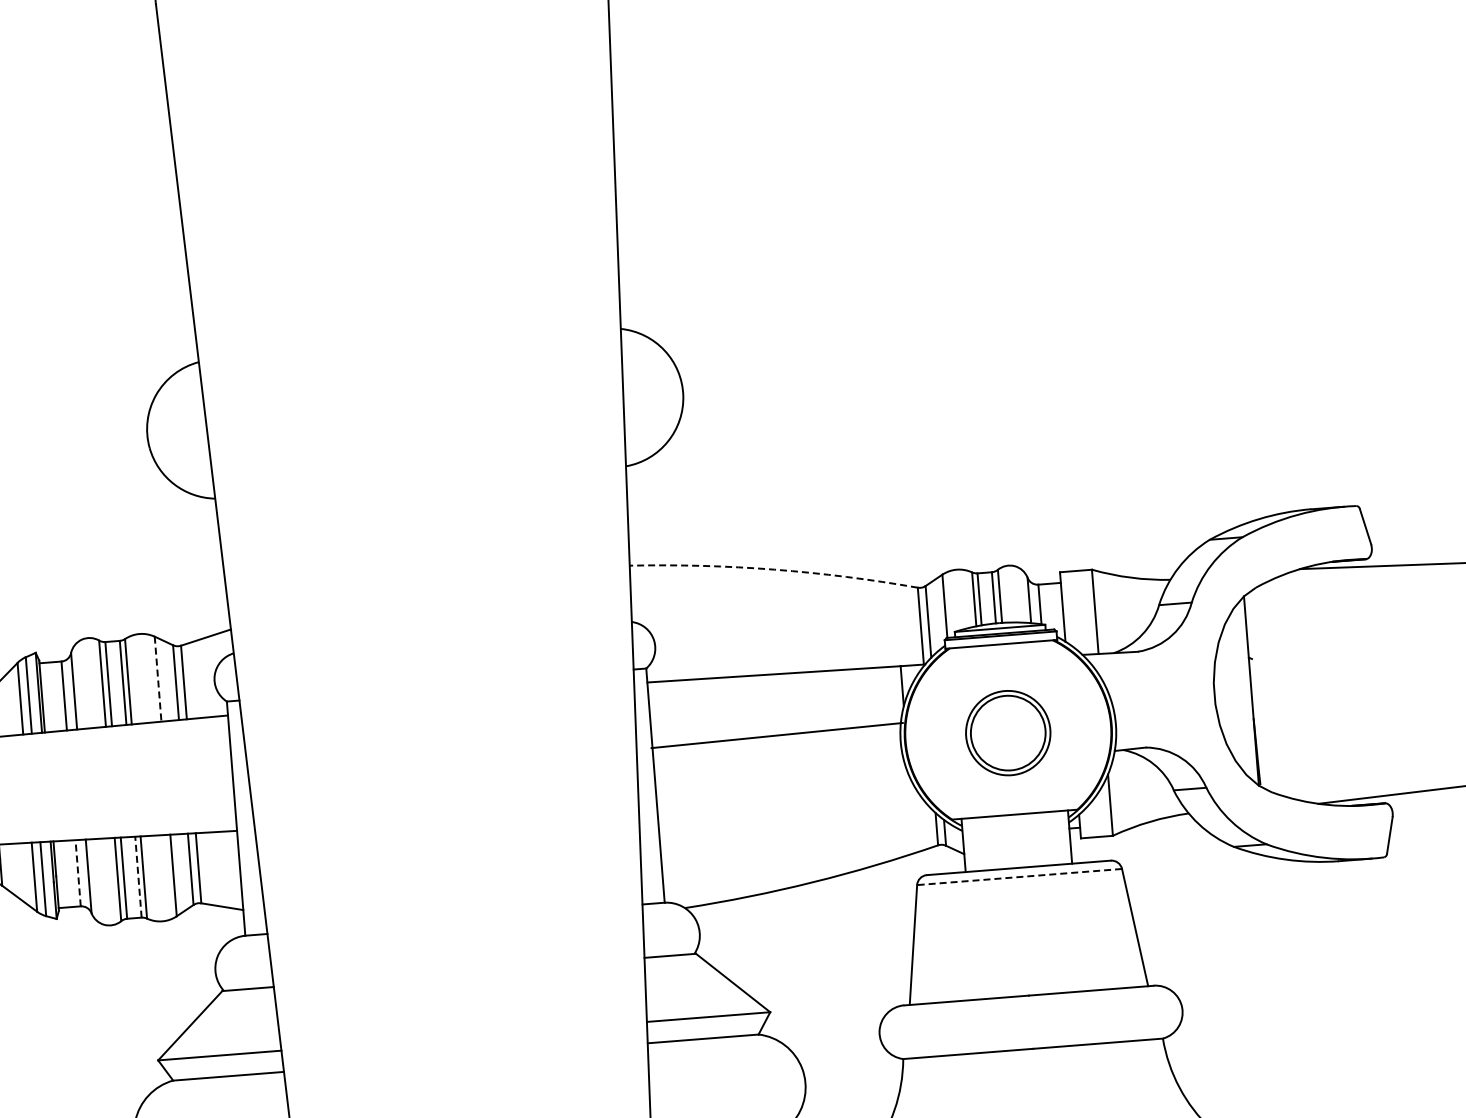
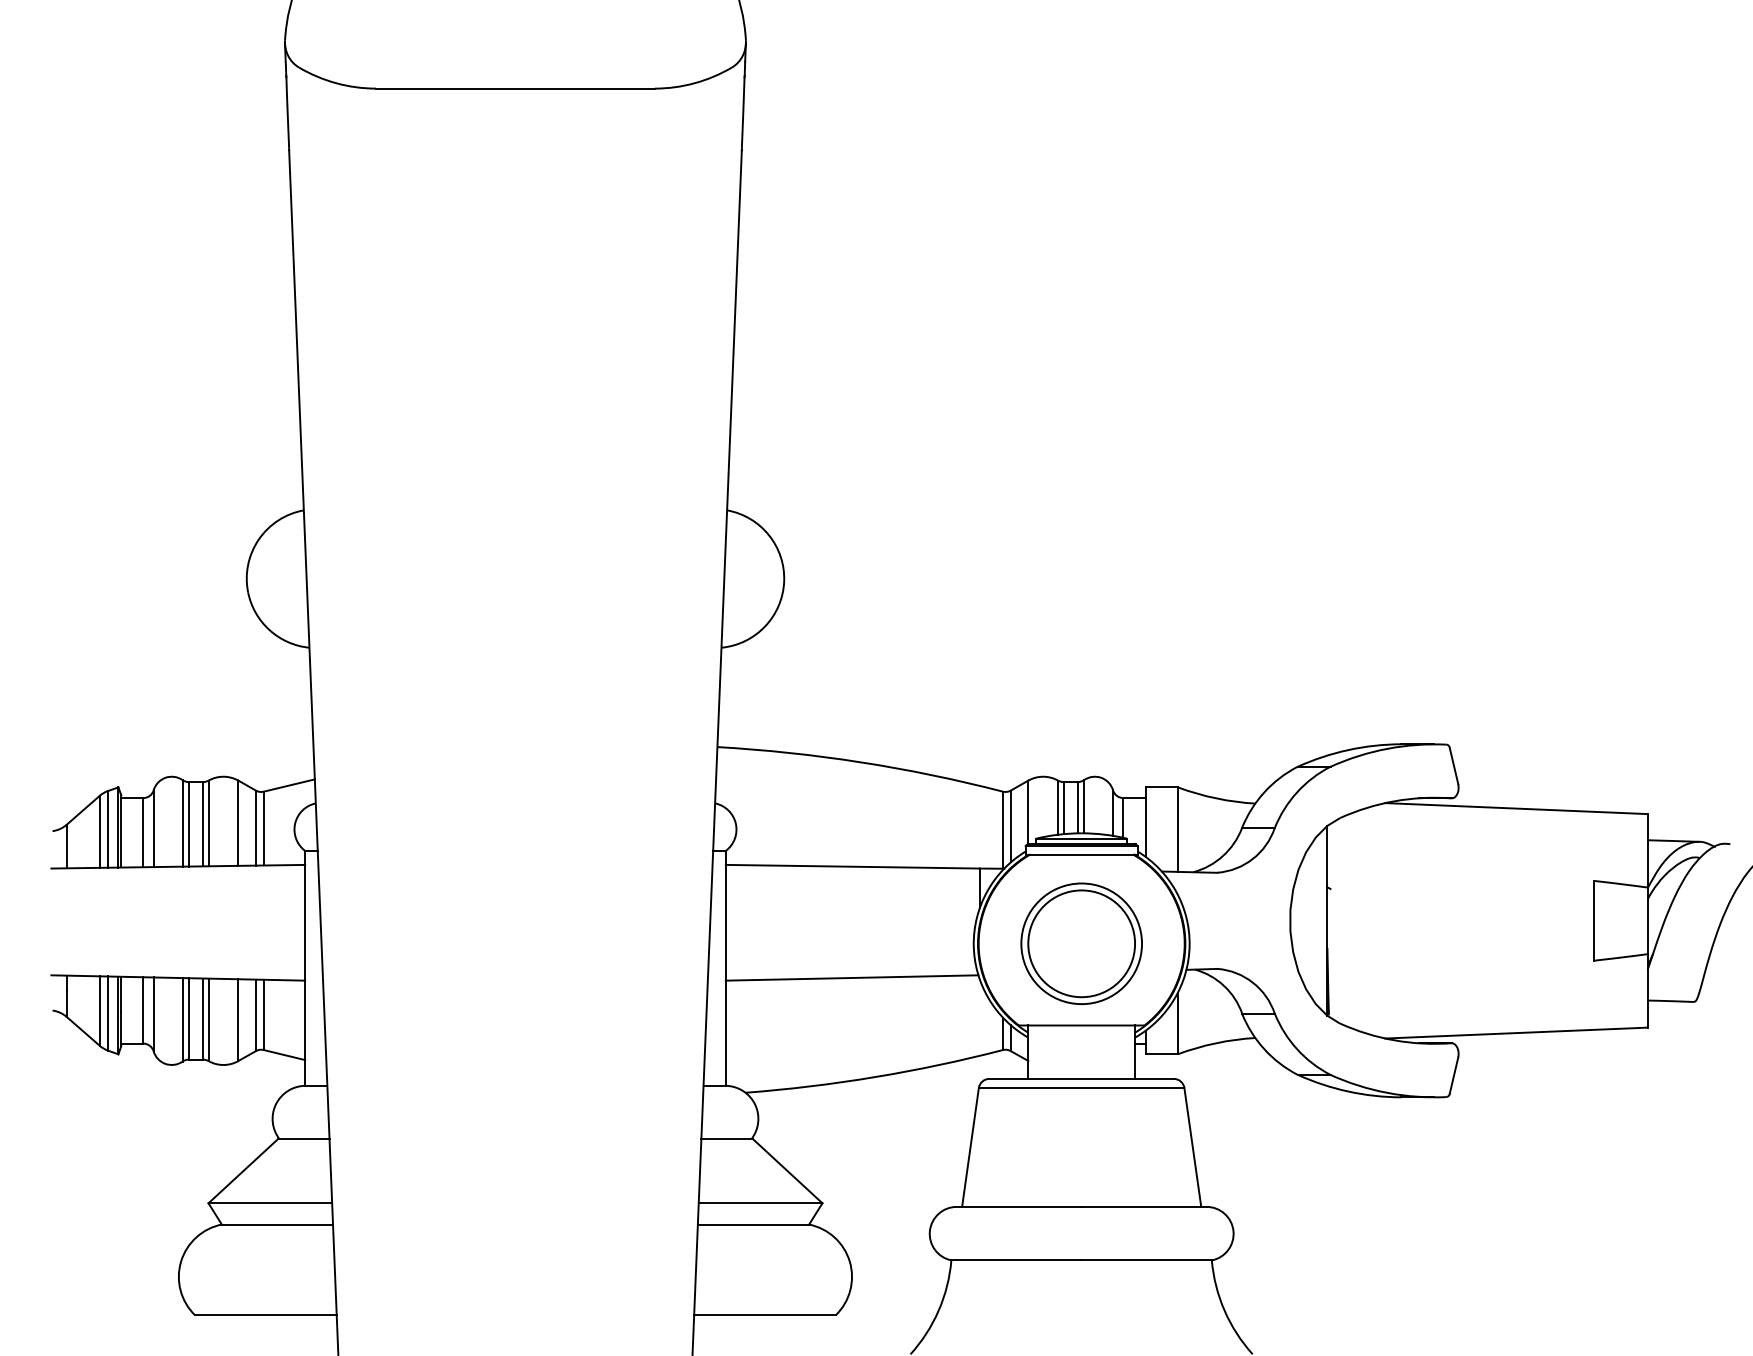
arc: (774, 569) -> (861, 762), dashed -> solid
line: (158, 679) -> (238, 823), dashed -> solid
part: (1008, 732) -> (1081, 943), size x1.43
line: (776, 735) -> (851, 977), moved
line: (78, 872) -> (143, 1009), dashed -> solid
line: (138, 877) -> (203, 1019), dashed -> solid
line: (1019, 877) -> (1081, 1088), dashed -> solid

